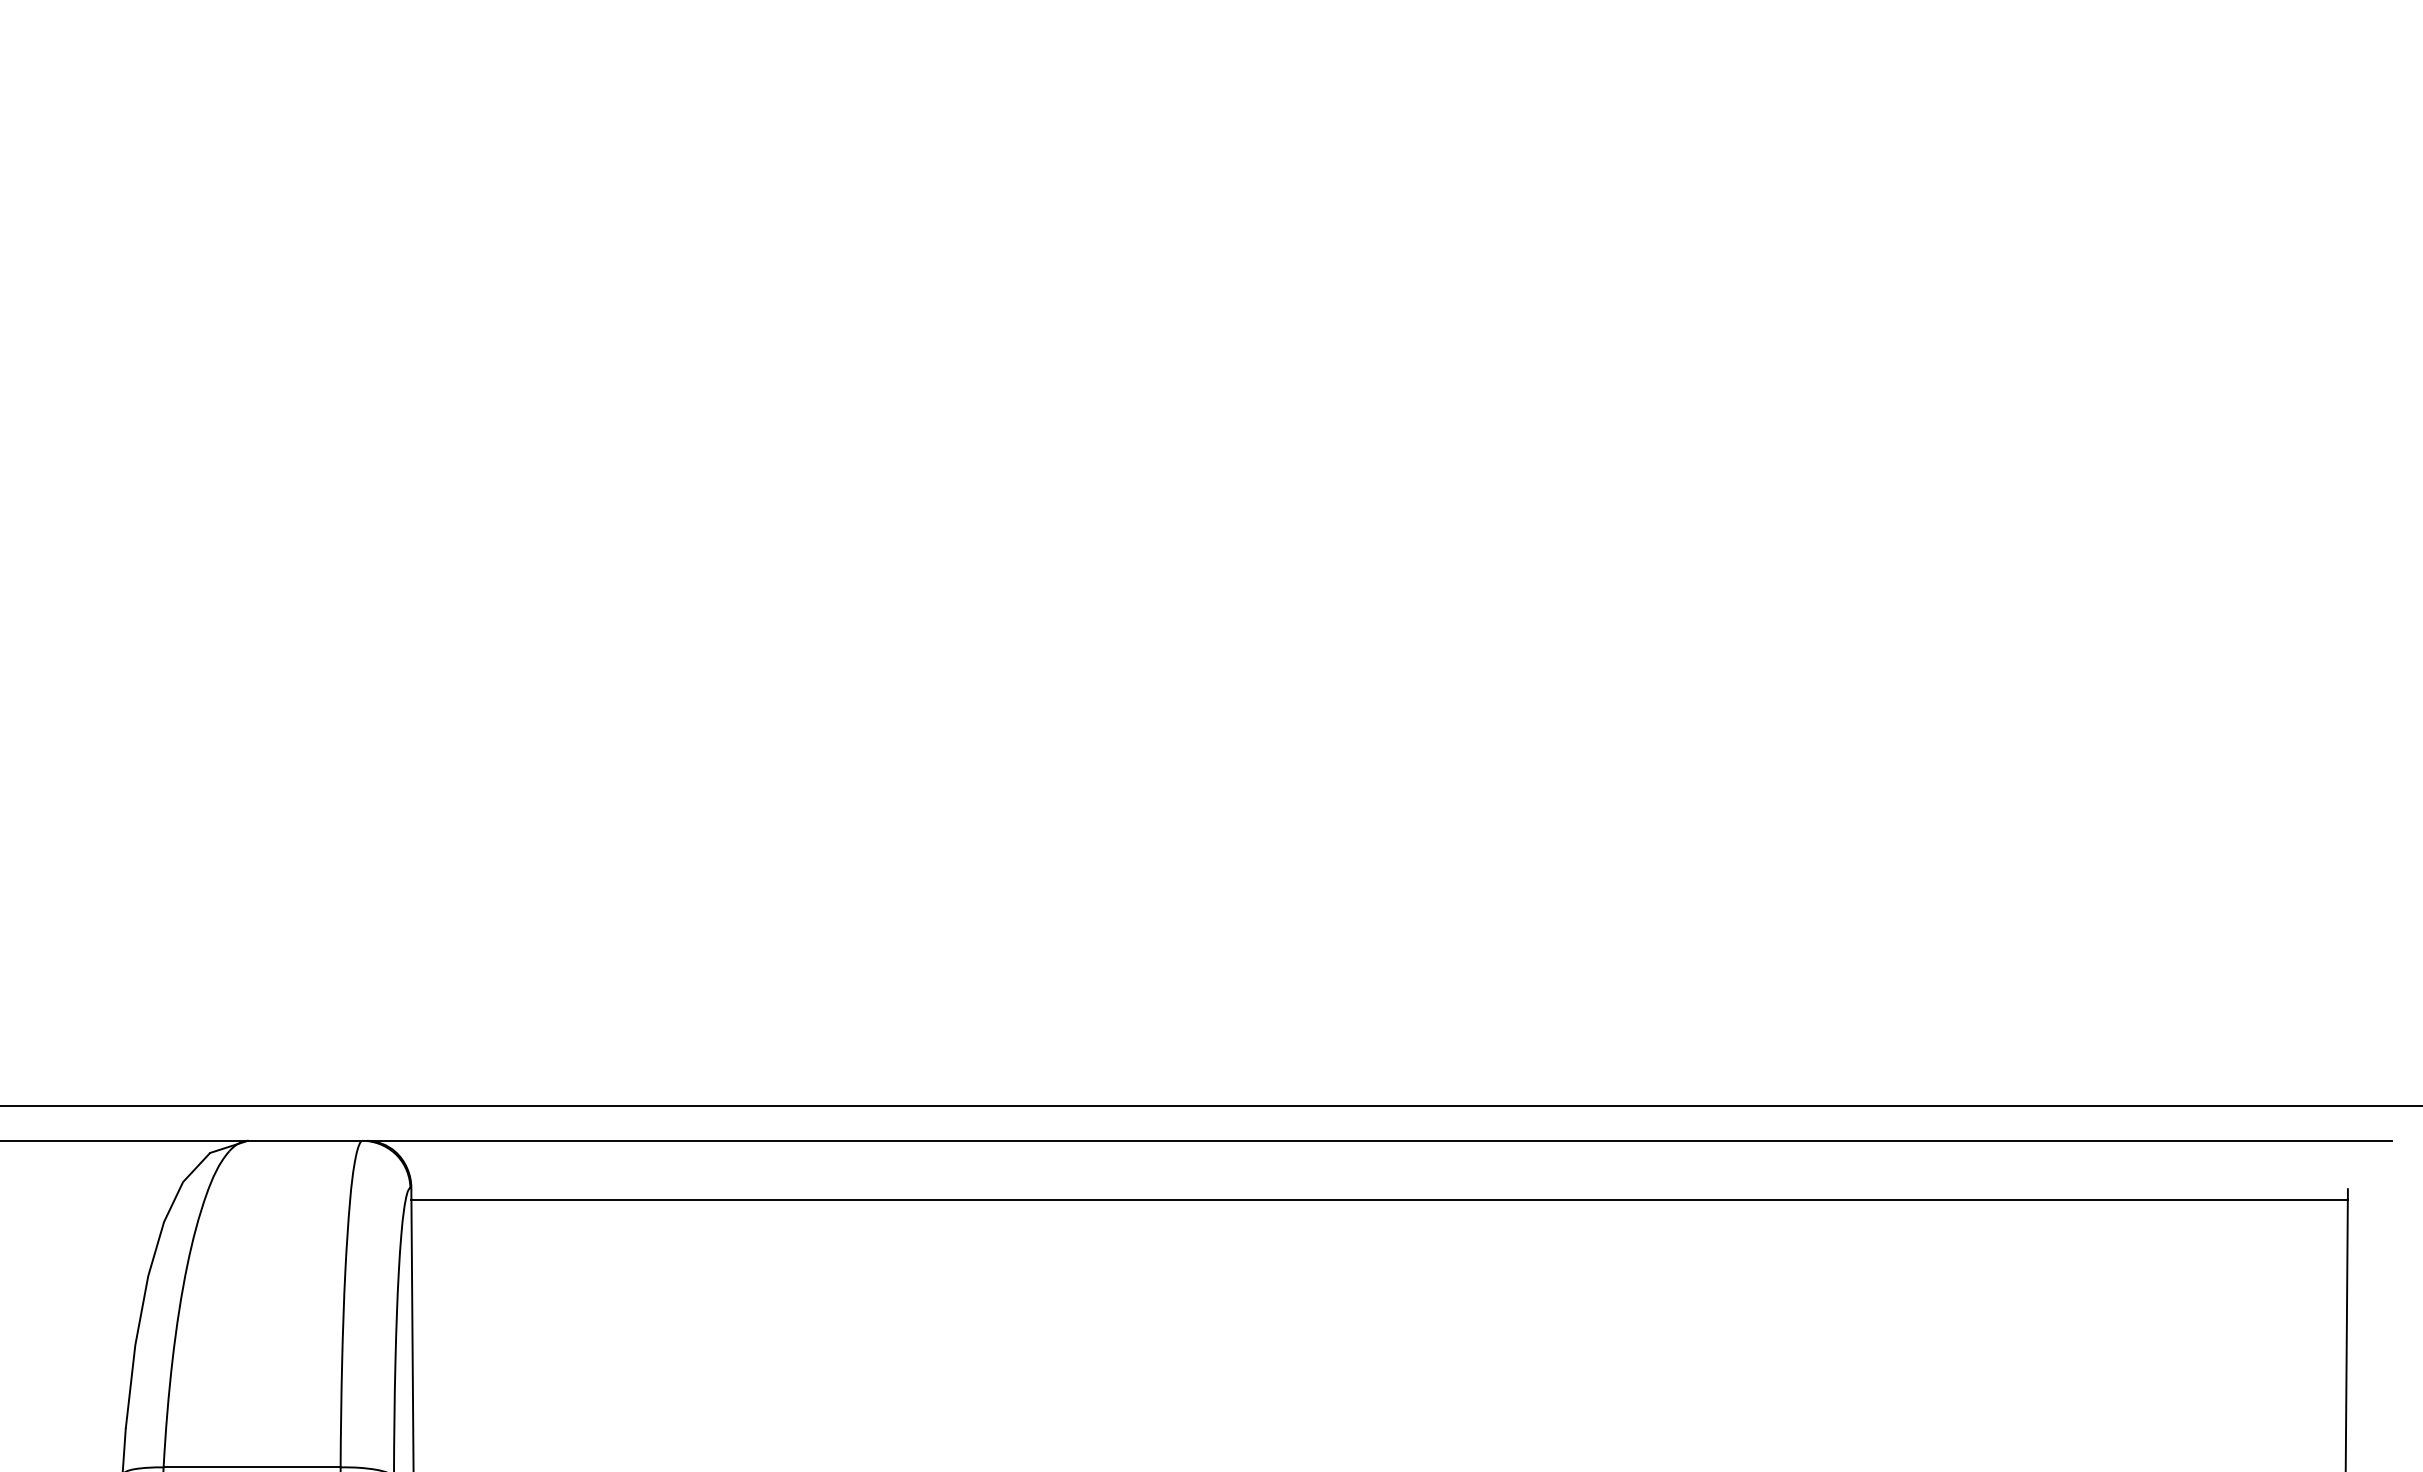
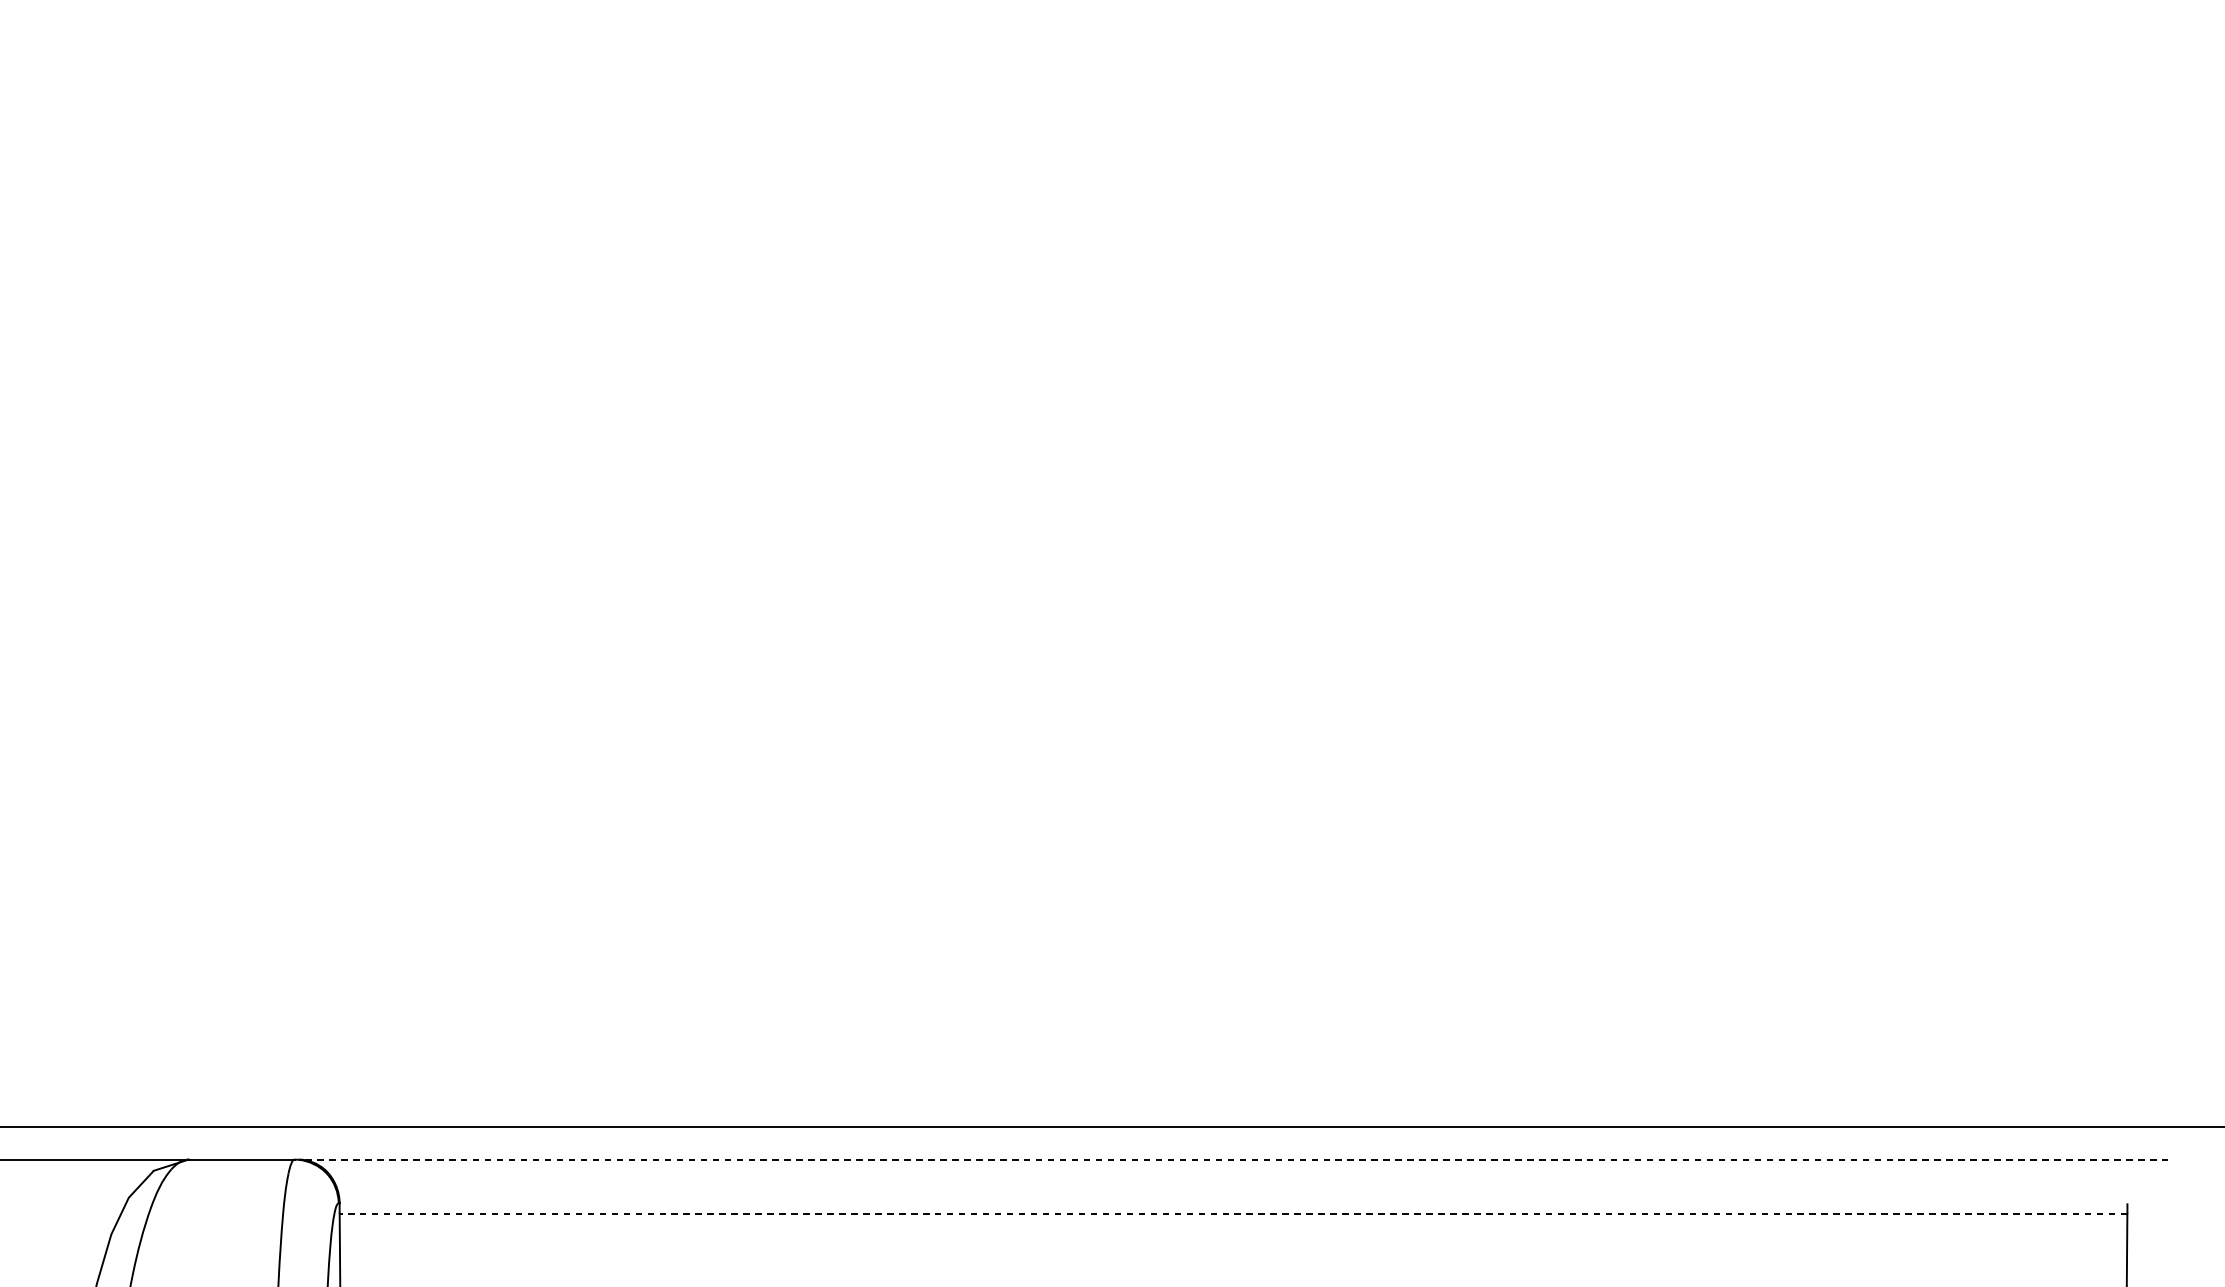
line: (1379, 1140) -> (1233, 1159), solid -> dashed
line: (1379, 1199) -> (1233, 1213), solid -> dashed

